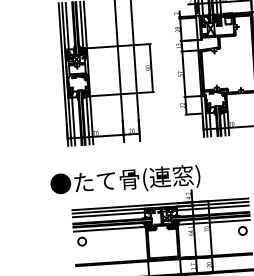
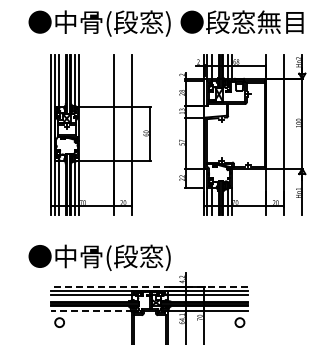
text: (136, 179) -> (125, 257), ●たて骨(連窓) -> ●中骨(段窓)
line: (160, 204) -> (149, 286), solid -> dashed
line: (109, 228) -> (91, 310), solid -> dashed

